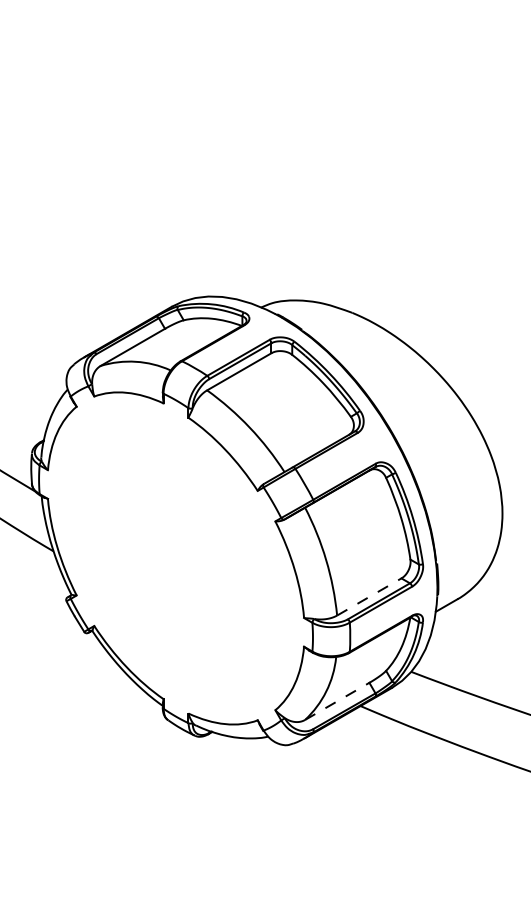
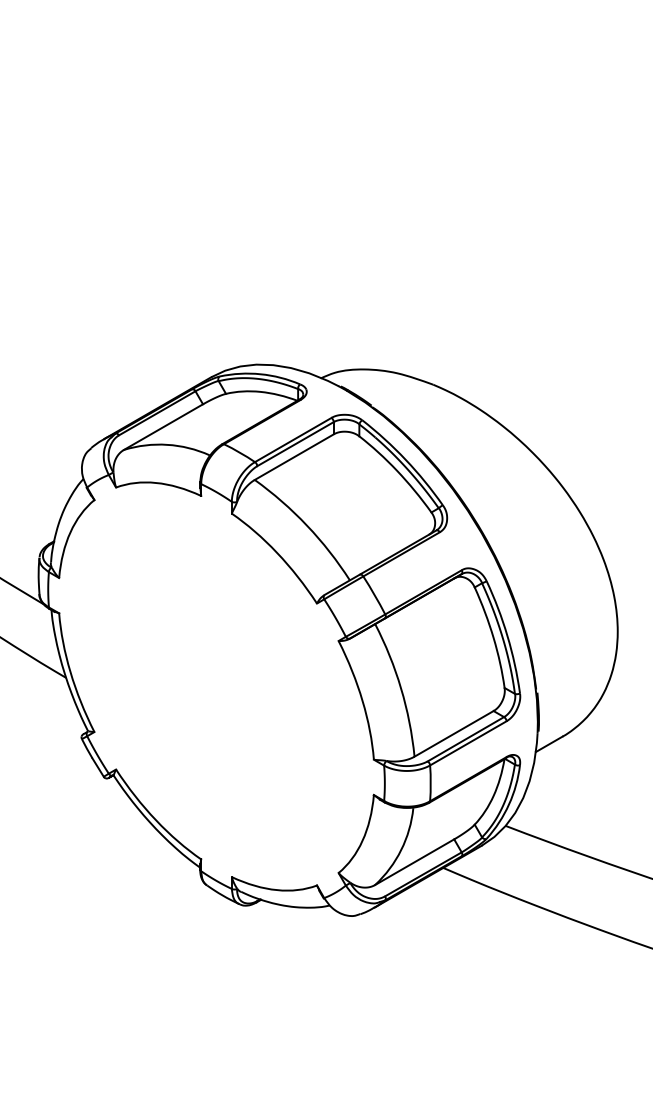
line: (369, 596) -> (454, 733), dashed -> solid
line: (337, 701) -> (414, 862), dashed -> solid

